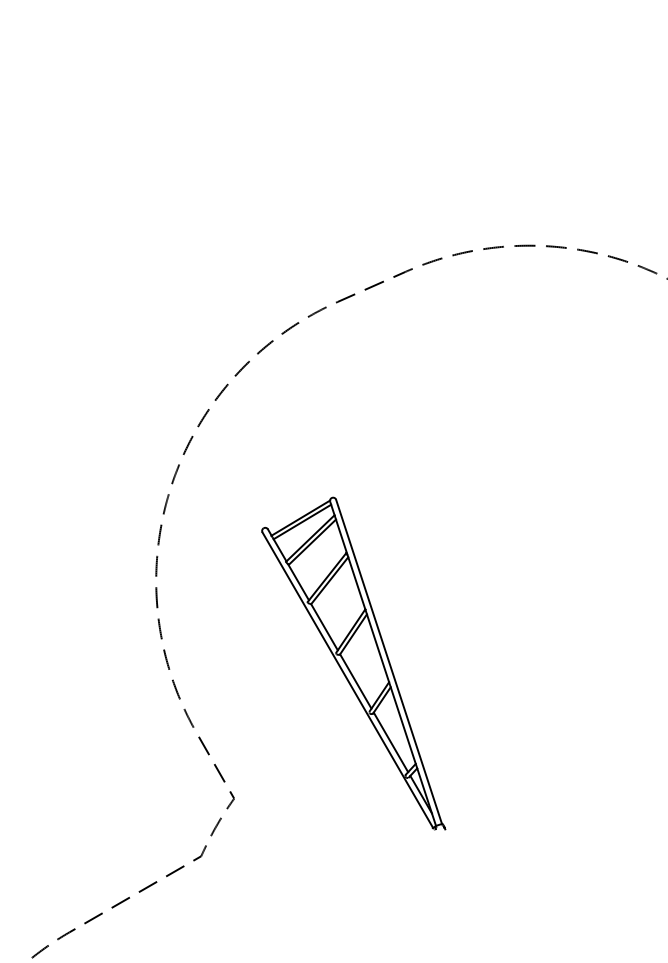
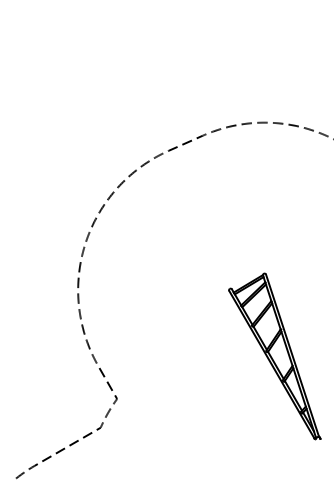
part: (353, 663) -> (274, 356), moved

